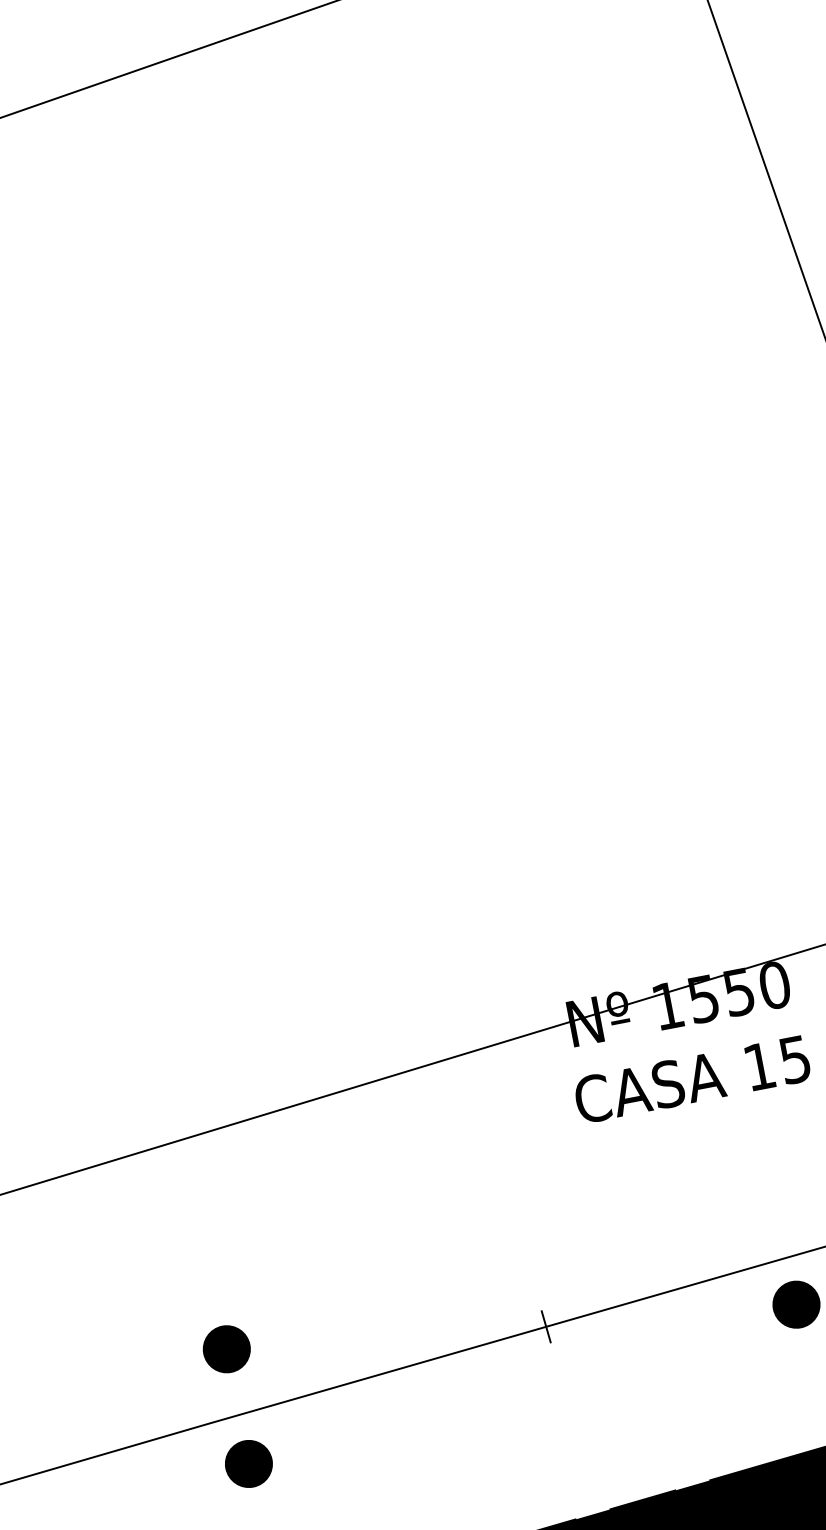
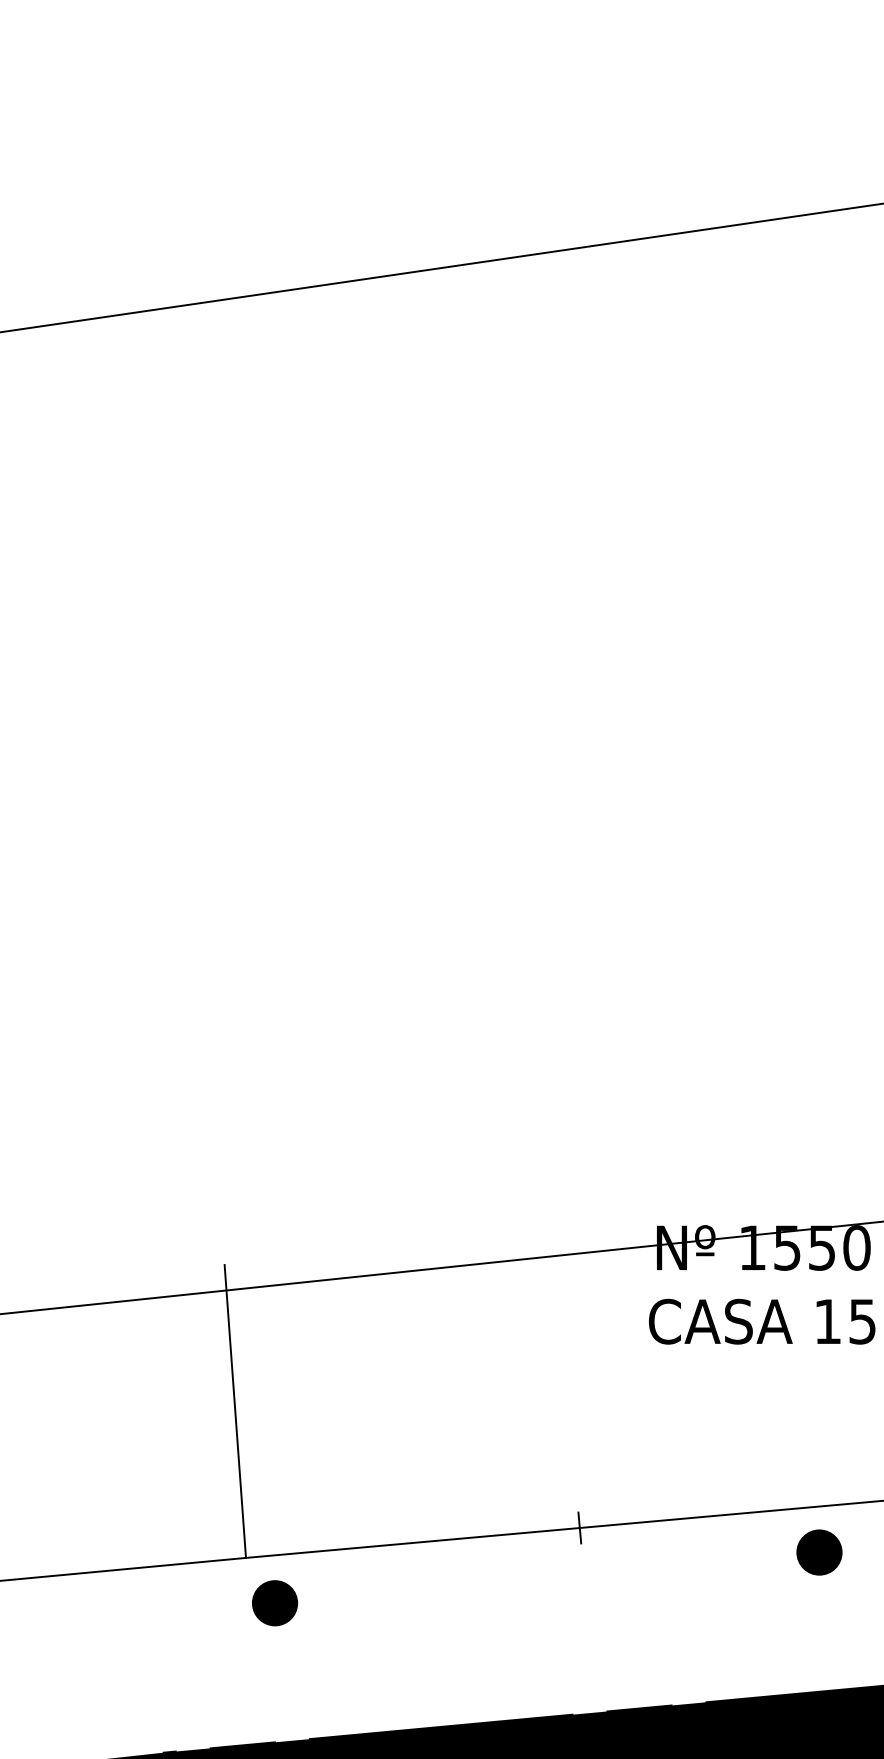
line: (170, 1275) -> (235, 1411), added
part: (226, 1349) -> (274, 1491), removed

